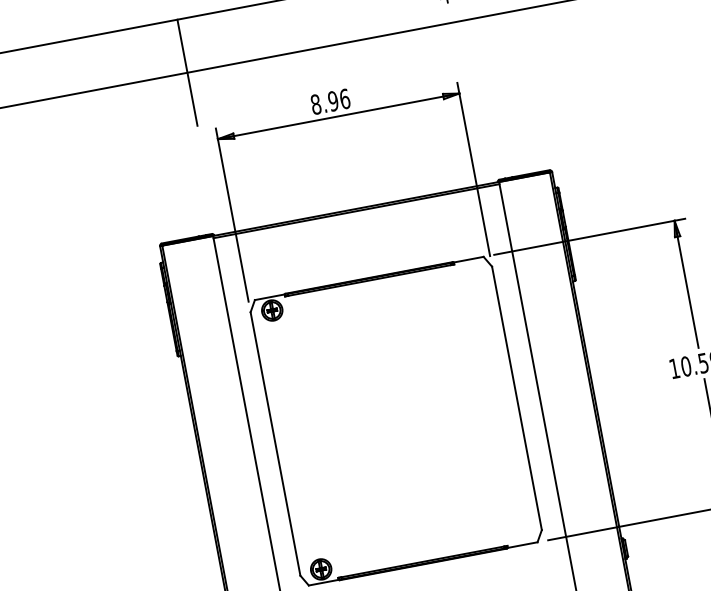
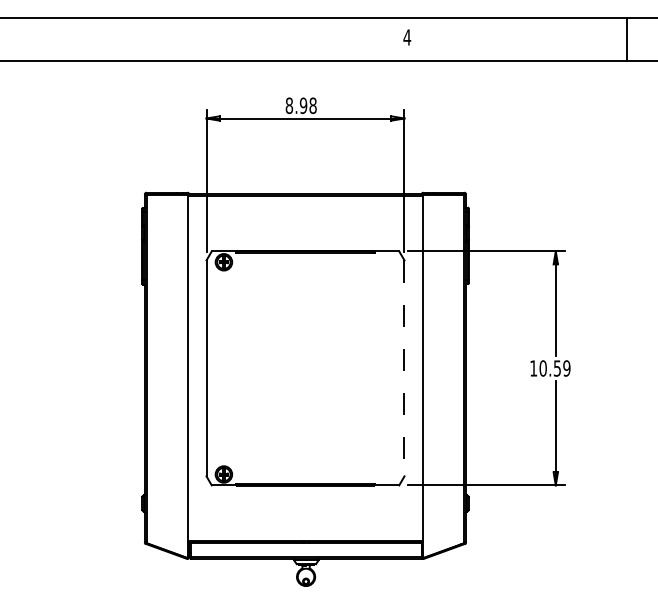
line: (187, 71) -> (192, 60), removed
text: (344, 98) -> (312, 105), 8.96 -> 8.98
line: (517, 398) -> (404, 368), solid -> dashed

